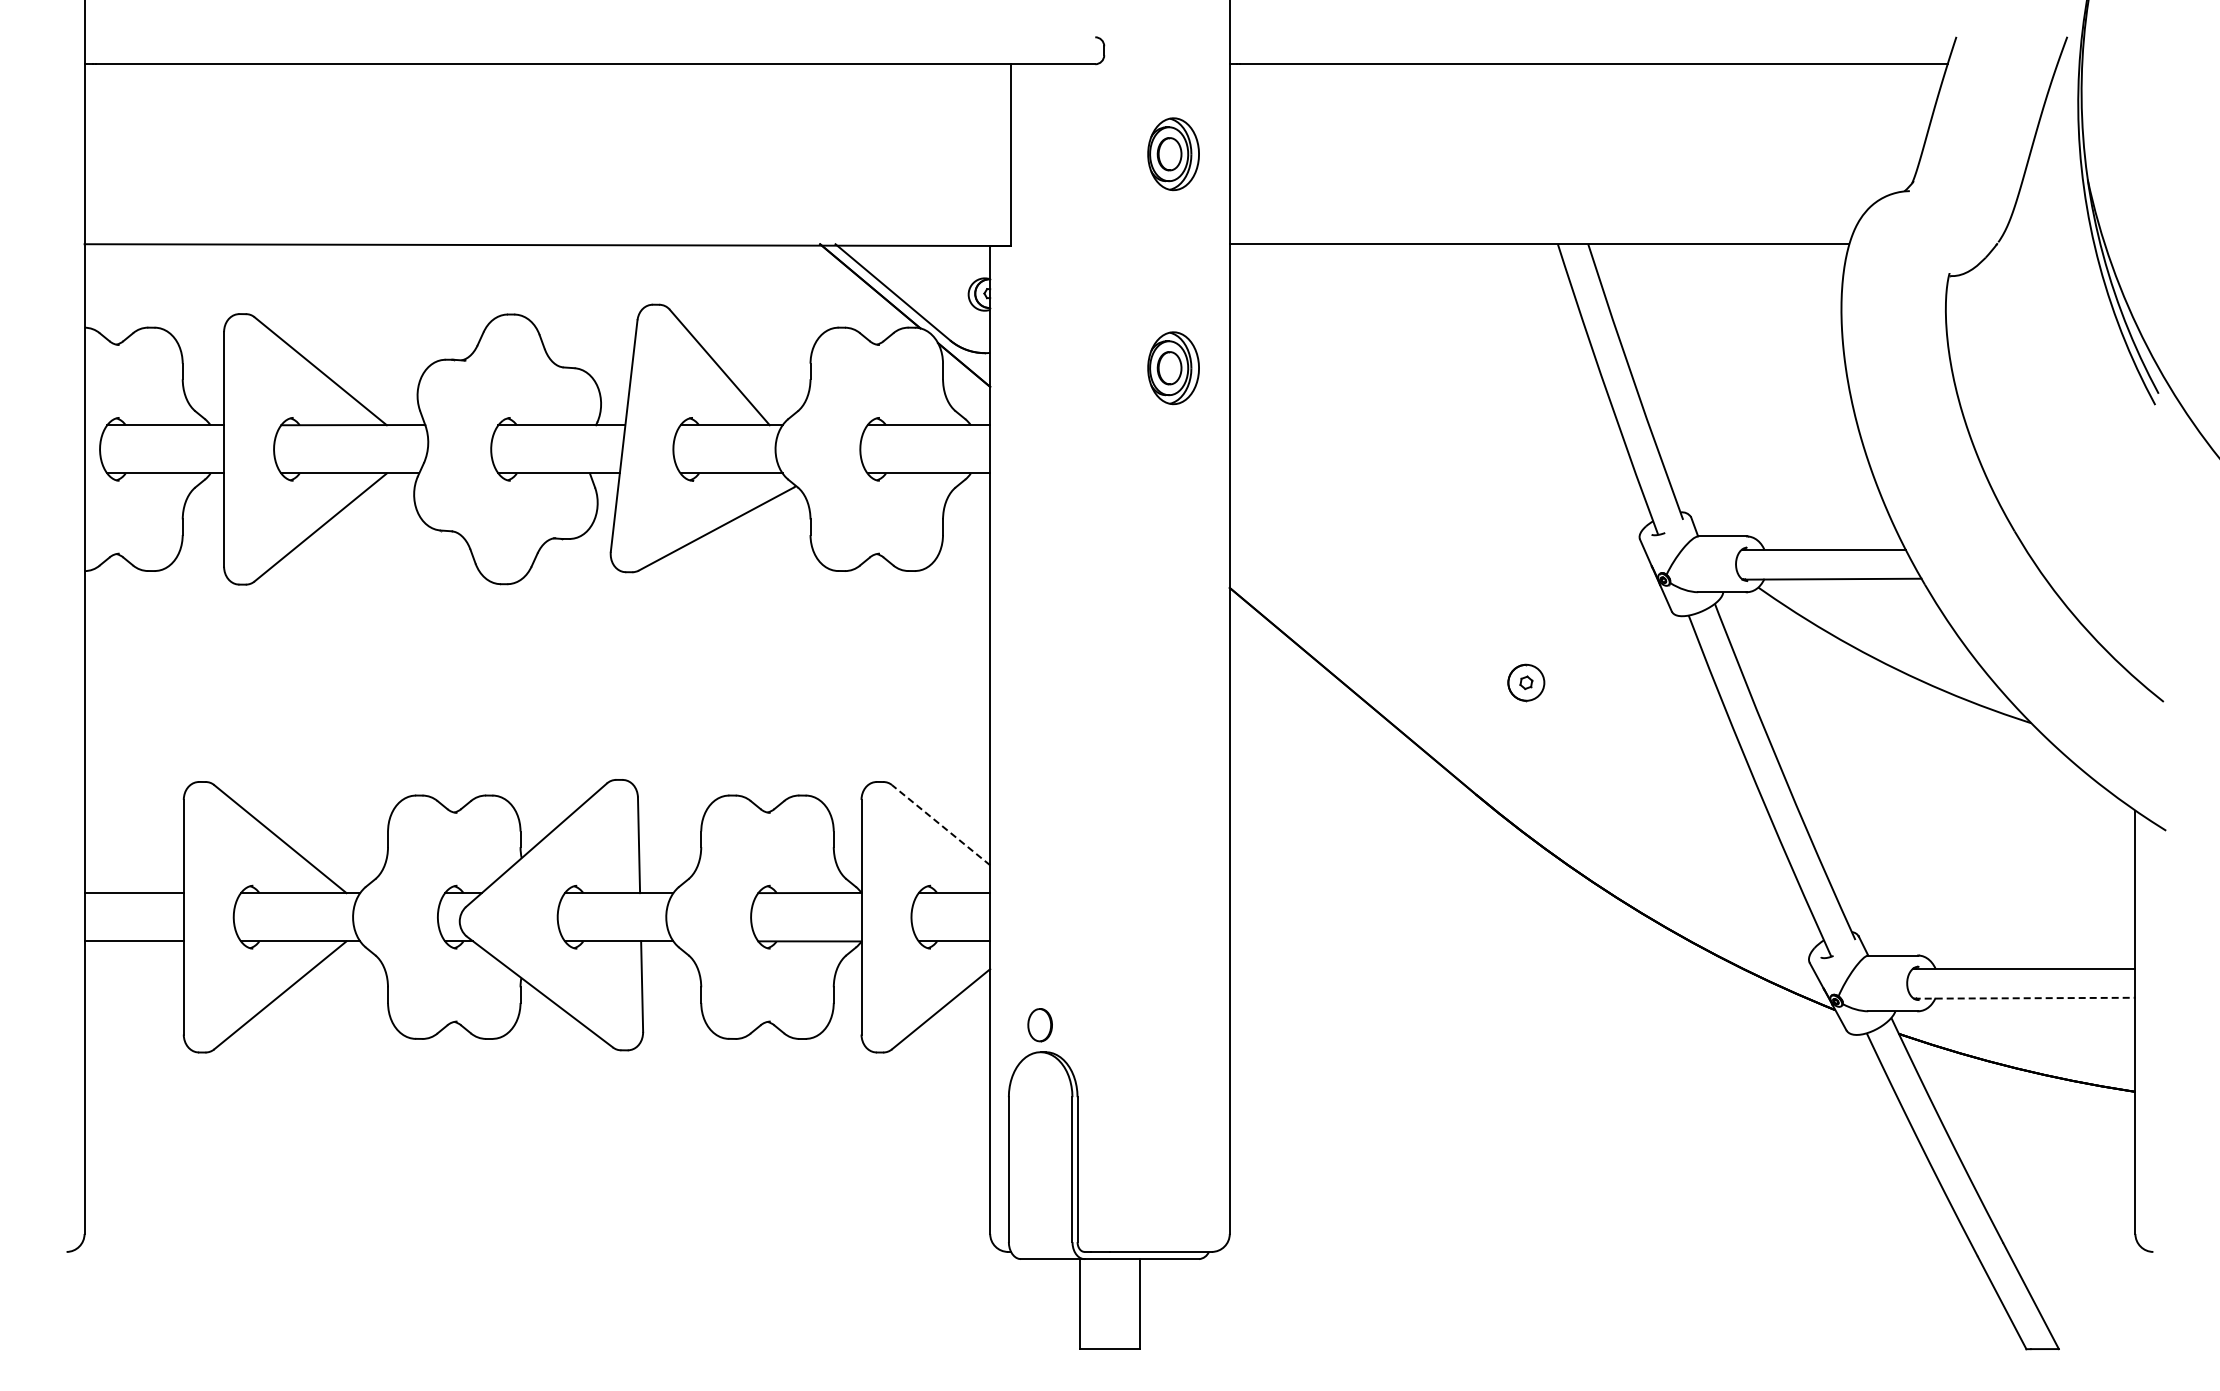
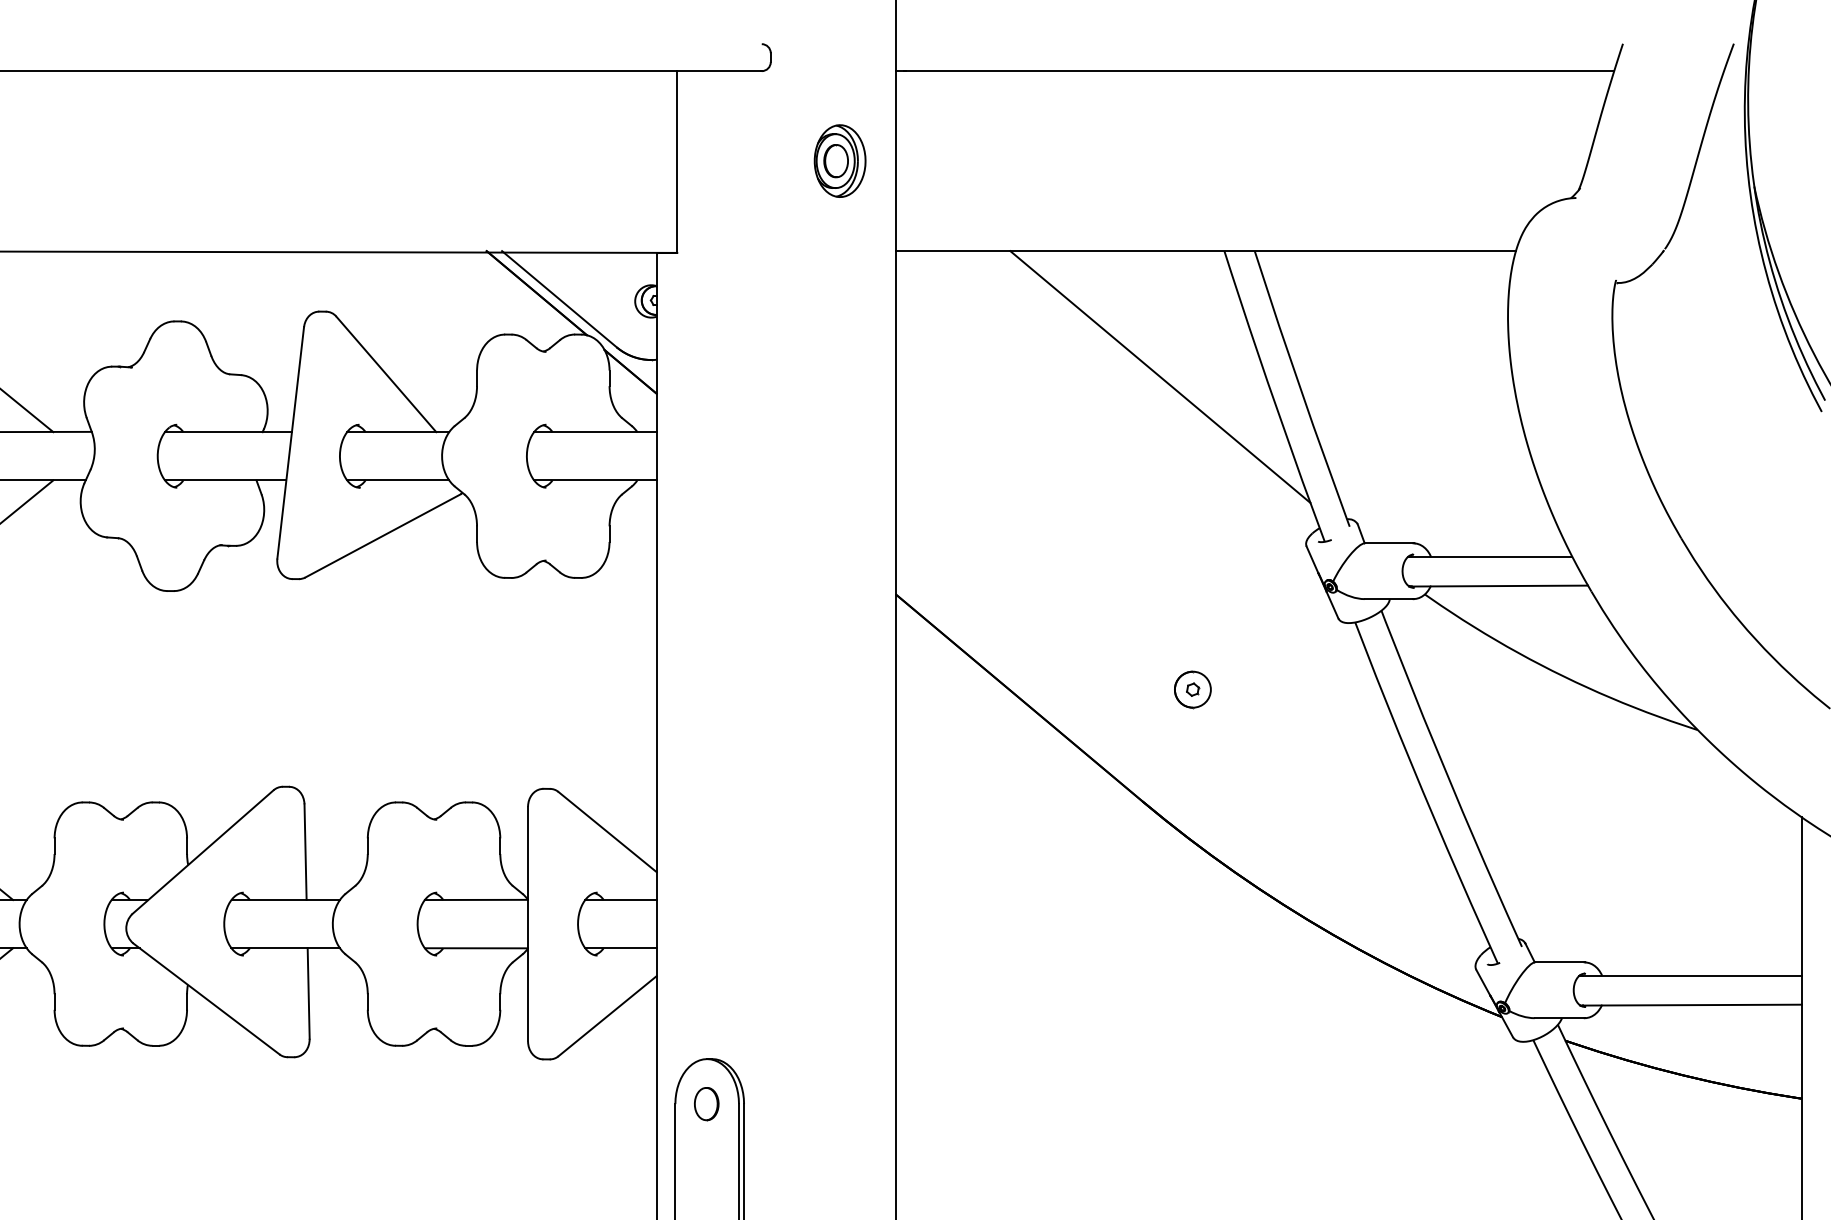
part: (1173, 368) -> (840, 375), removed
line: (1493, 370) -> (1160, 377), added
line: (940, 824) -> (607, 831), dashed -> solid
line: (2024, 998) -> (1691, 1005), dashed -> solid
part: (1039, 1025) -> (706, 1104), moved

